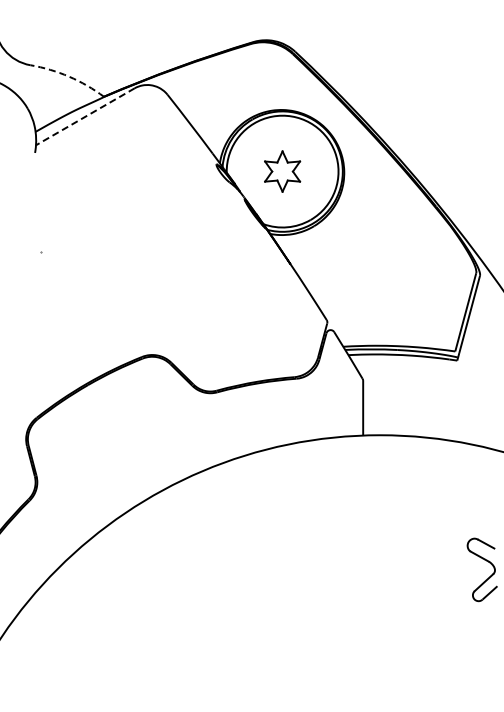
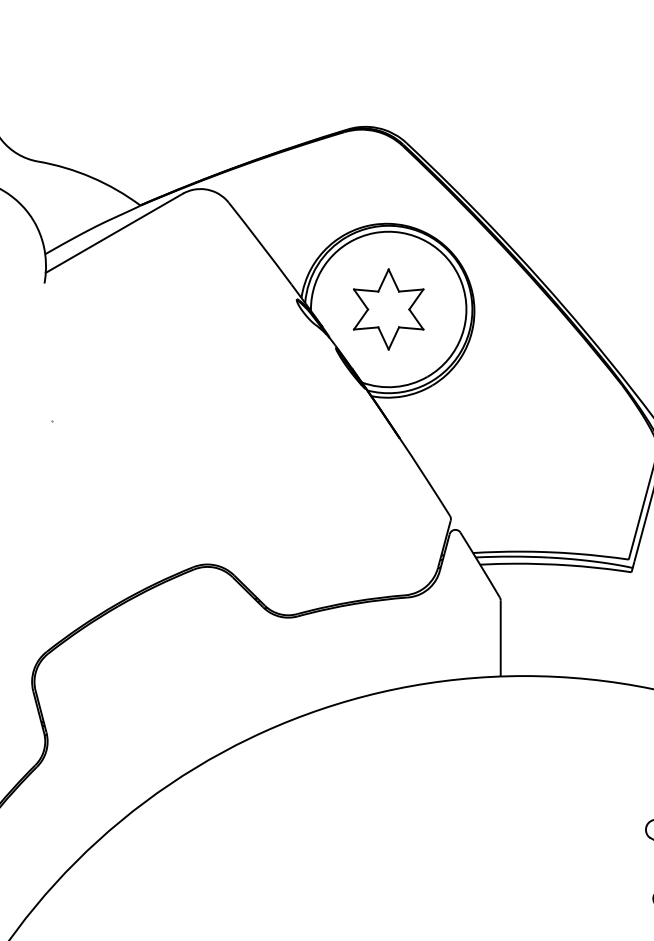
arc: (69, 76) -> (92, 177), dashed -> solid
line: (84, 117) -> (113, 234), dashed -> solid
part: (282, 171) -> (388, 309), size x1.43

